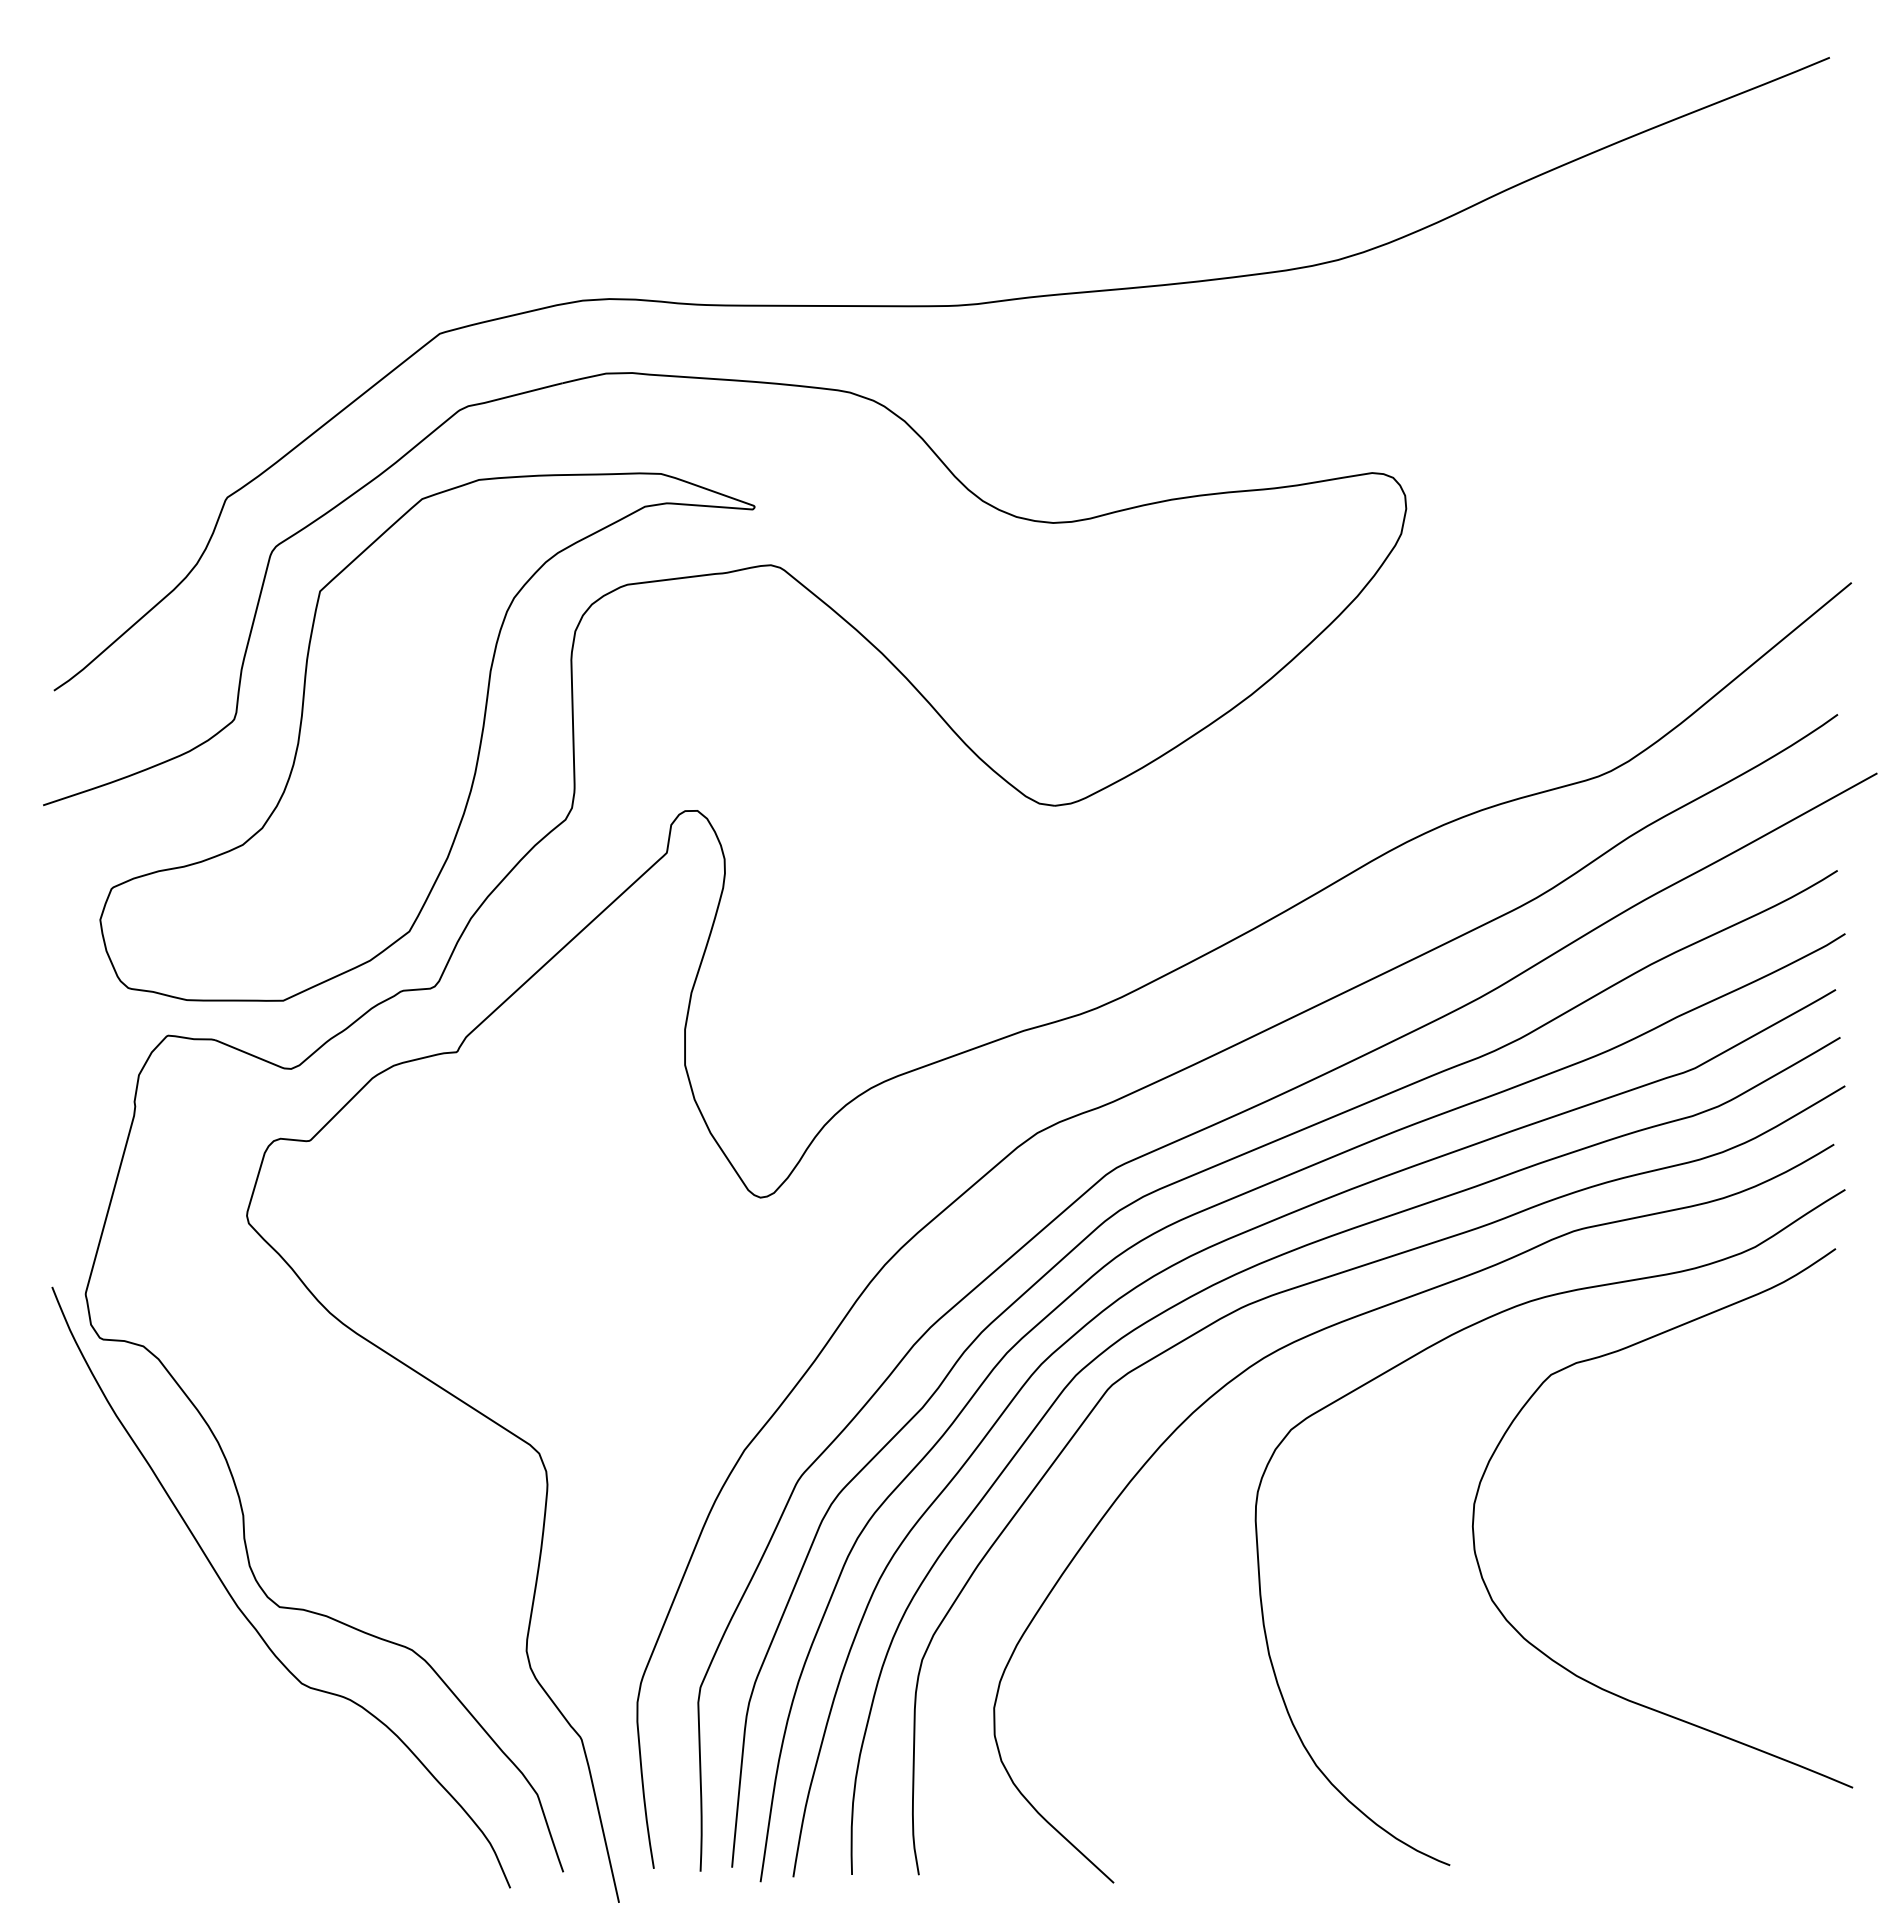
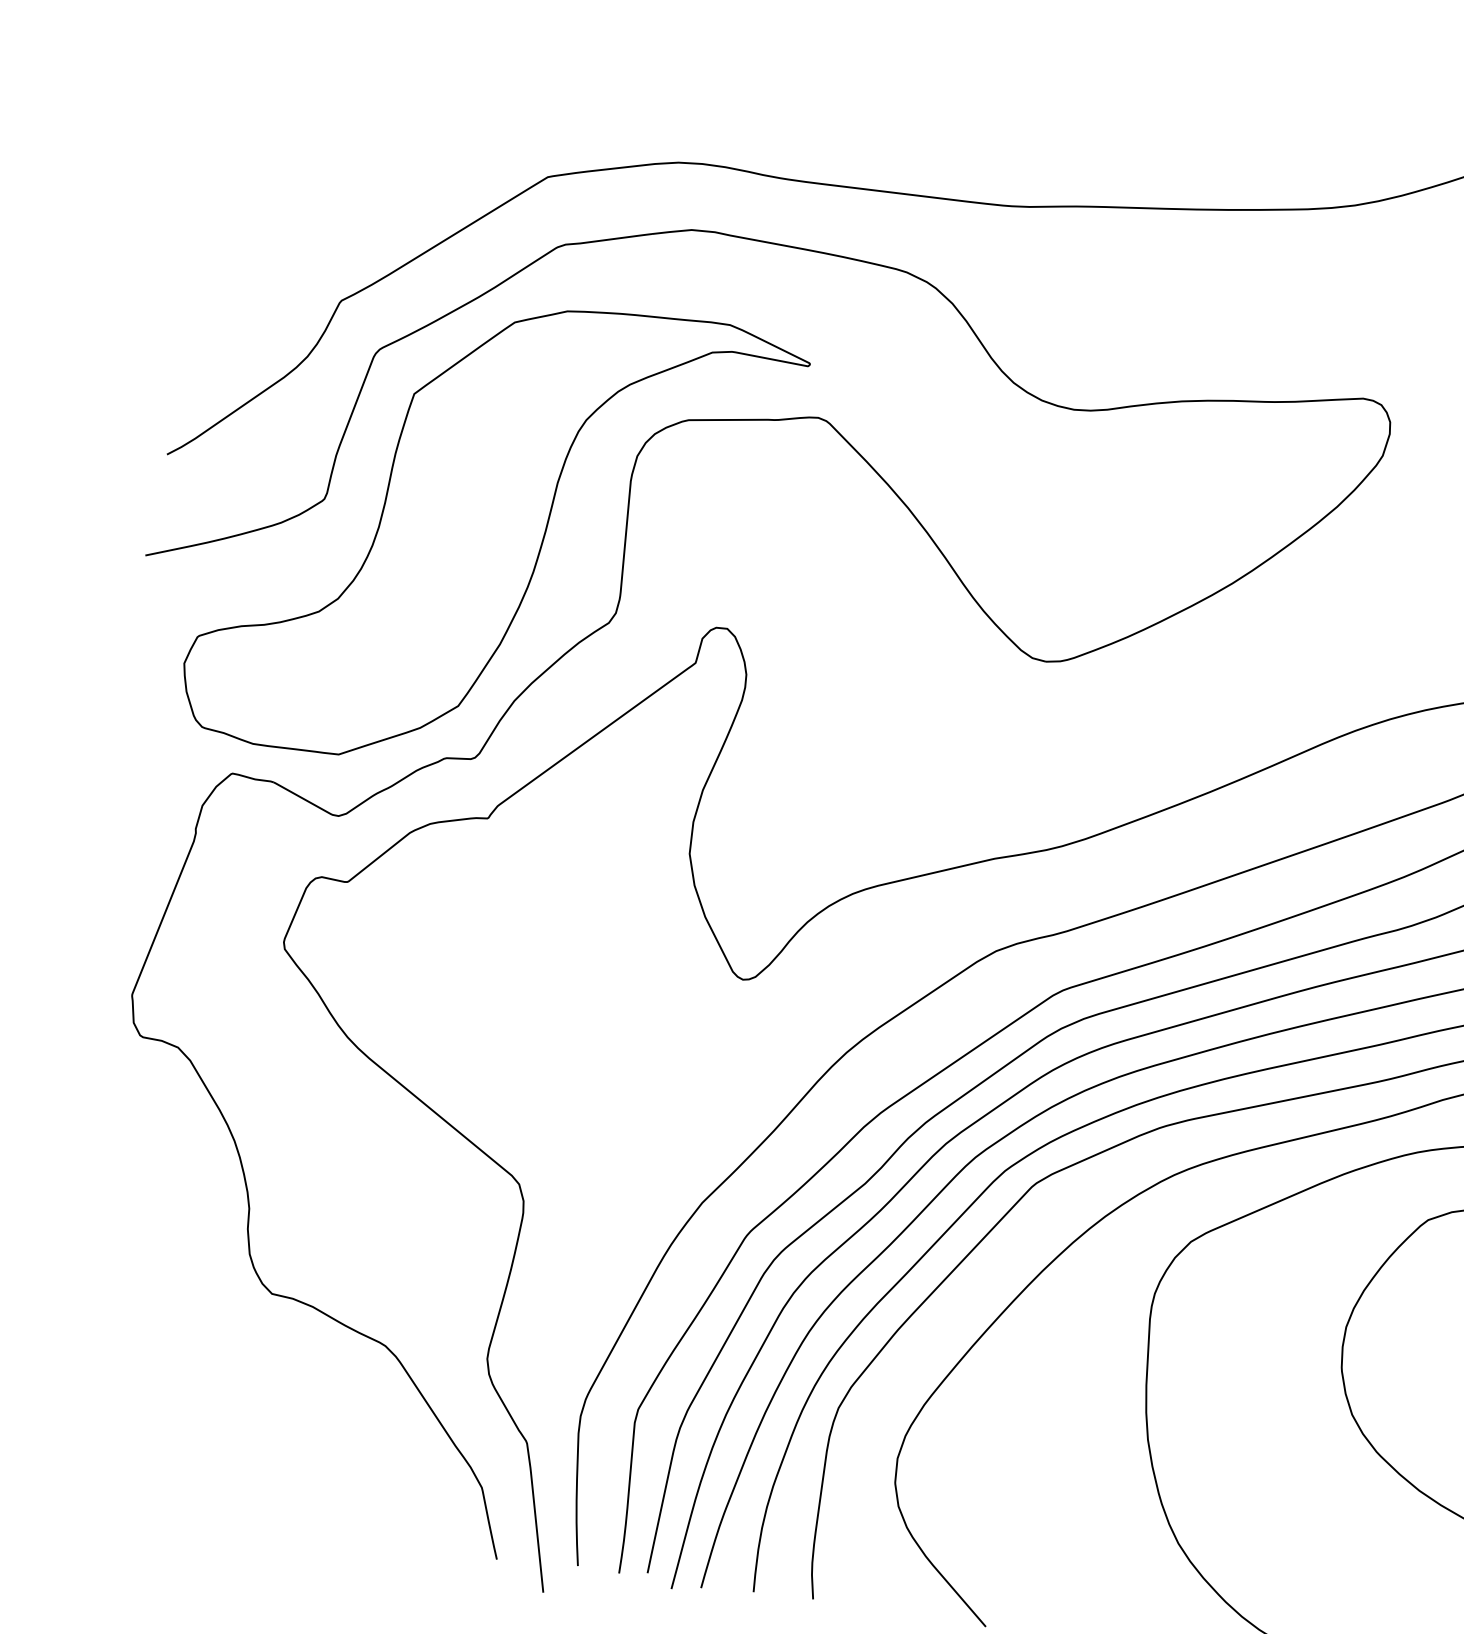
curve: (244, 1613) -> (240, 1295), removed

